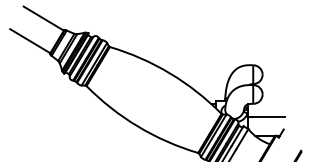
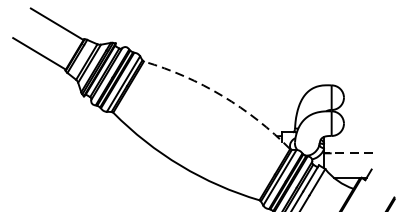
arc: (170, 73) -> (223, 96), solid -> dashed
line: (266, 117) -> (349, 153), solid -> dashed

